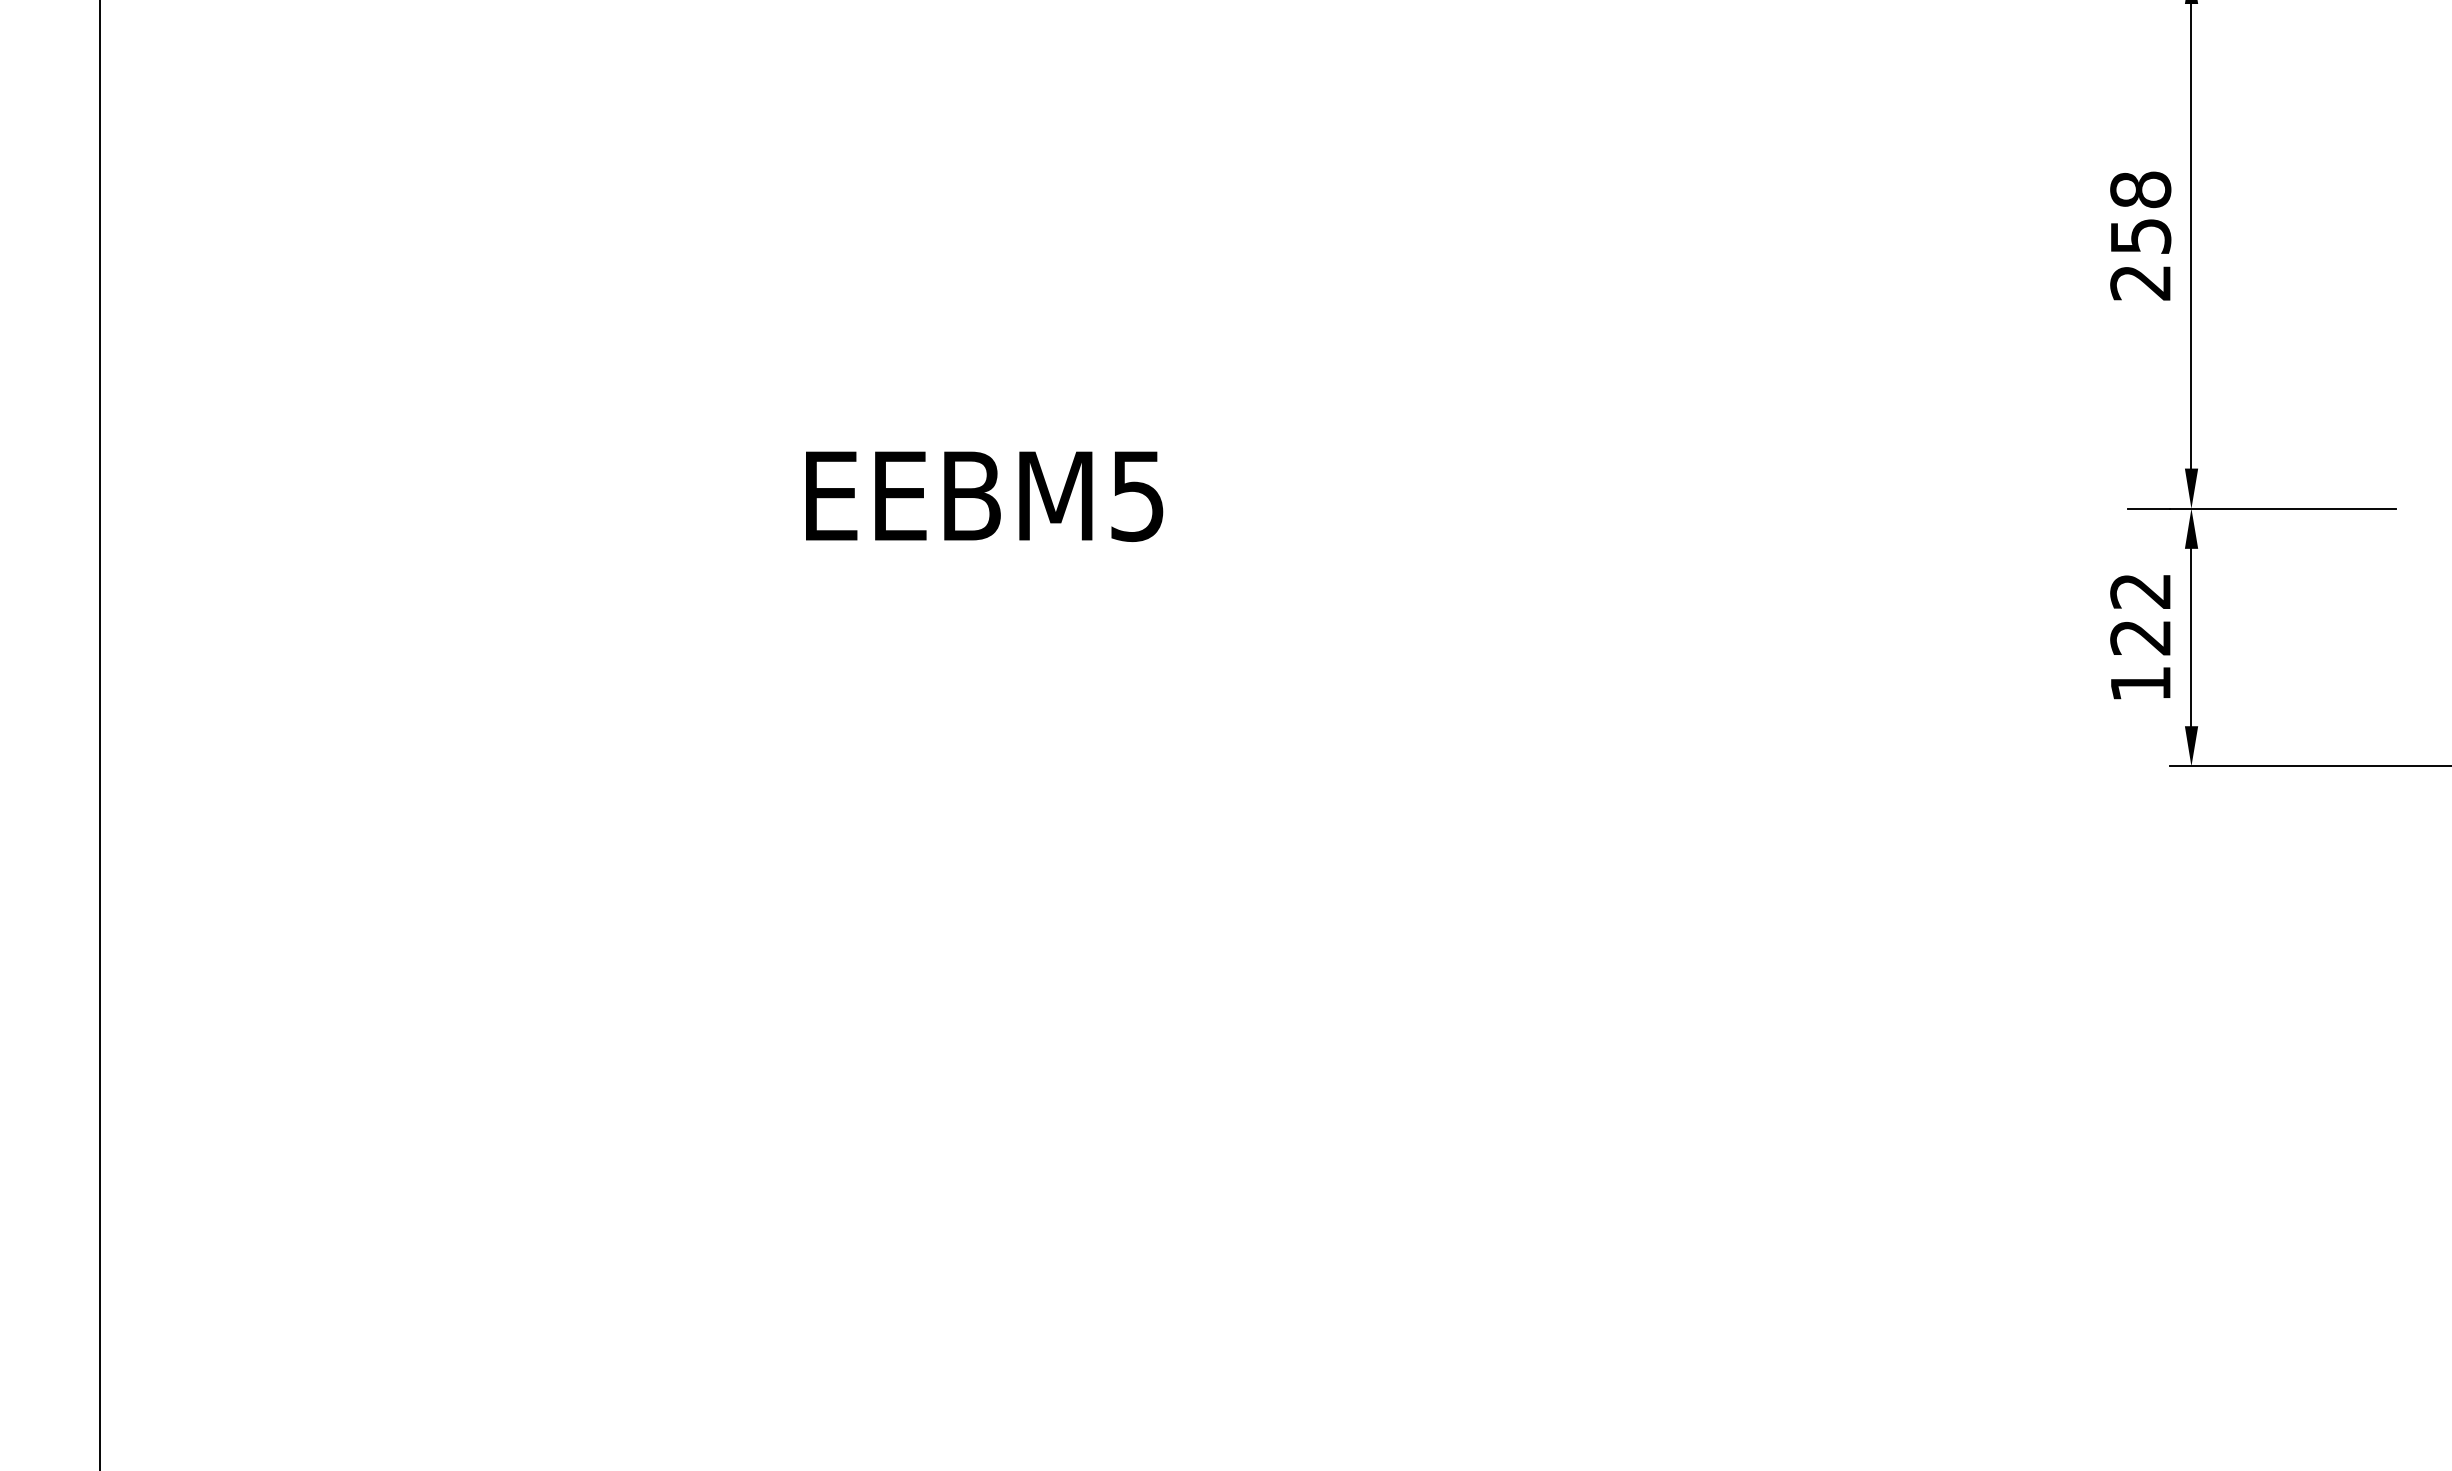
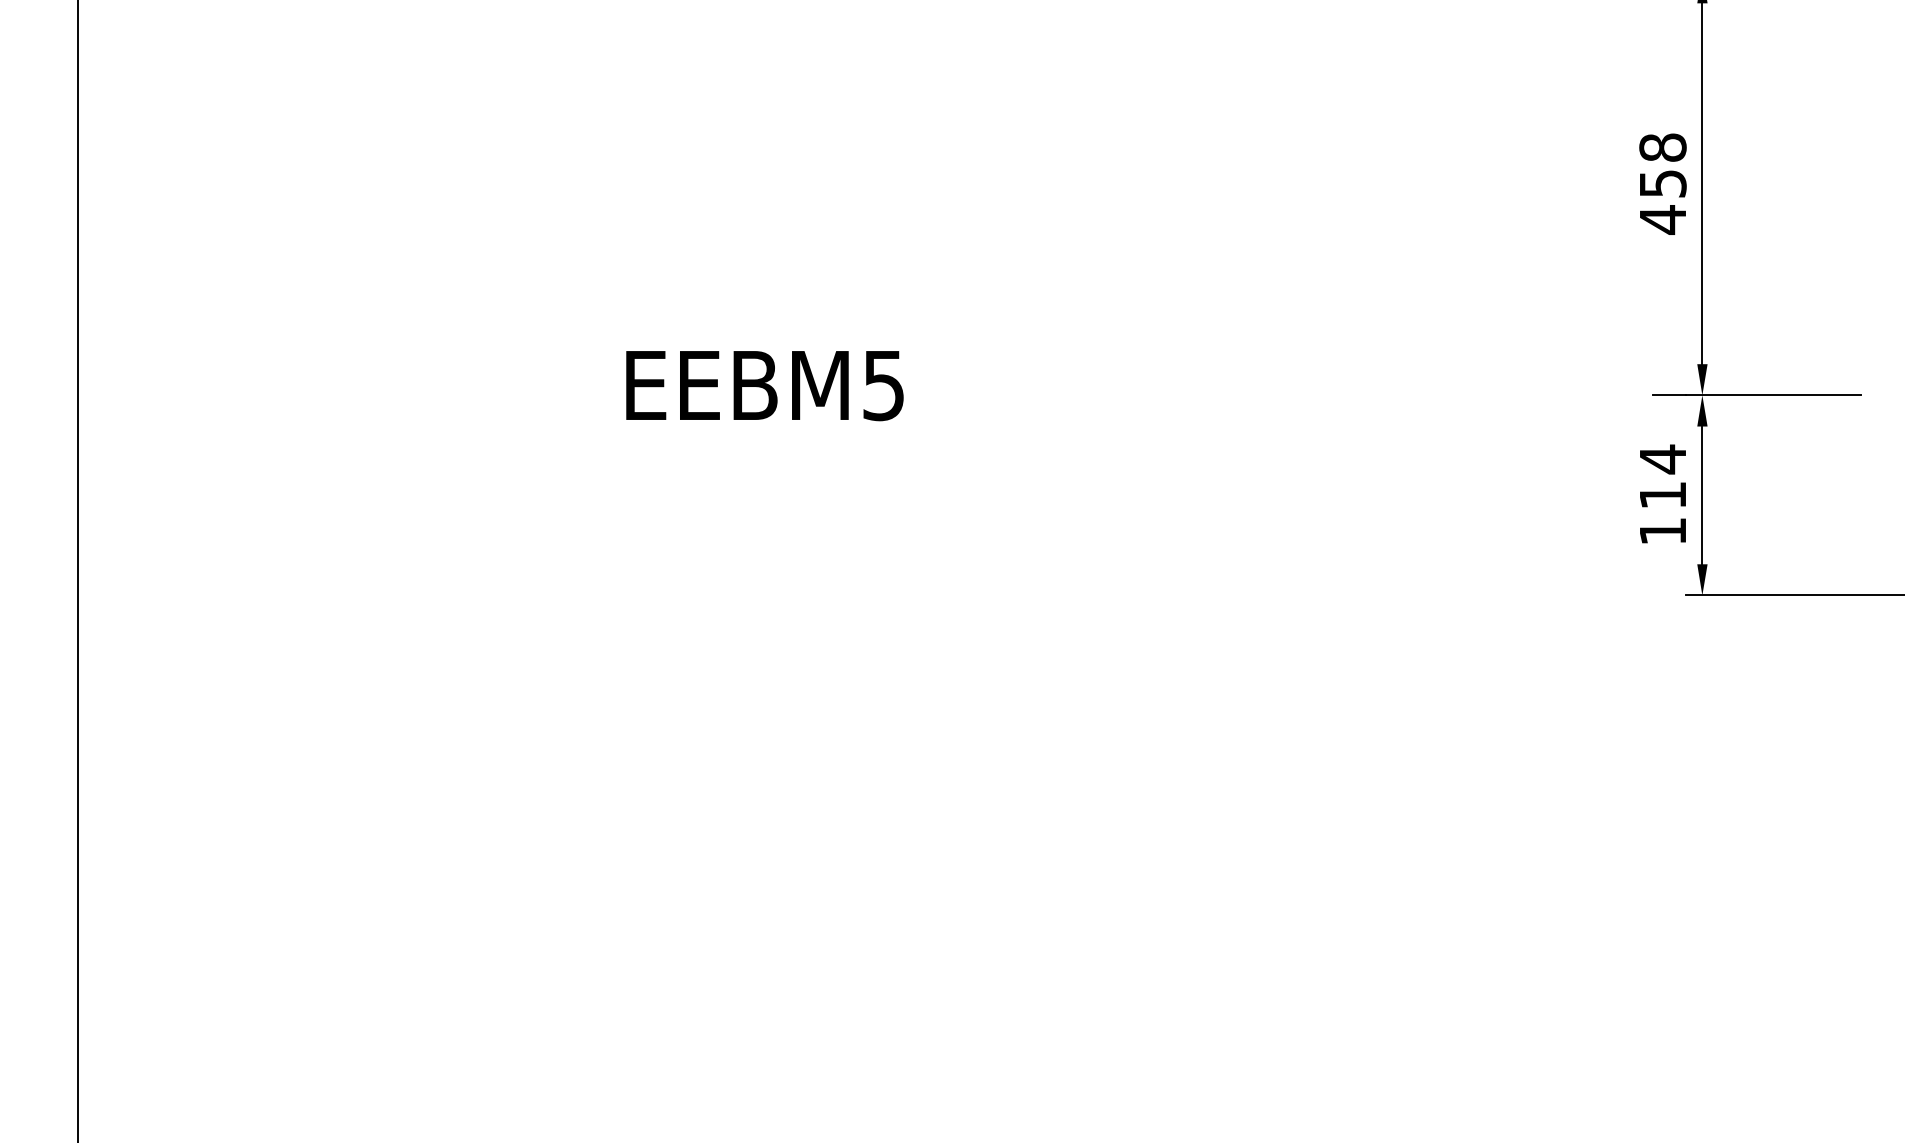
text: (2140, 282) -> (1662, 219), 258 -> 458
text: (2140, 613) -> (1662, 476), 122 -> 114

